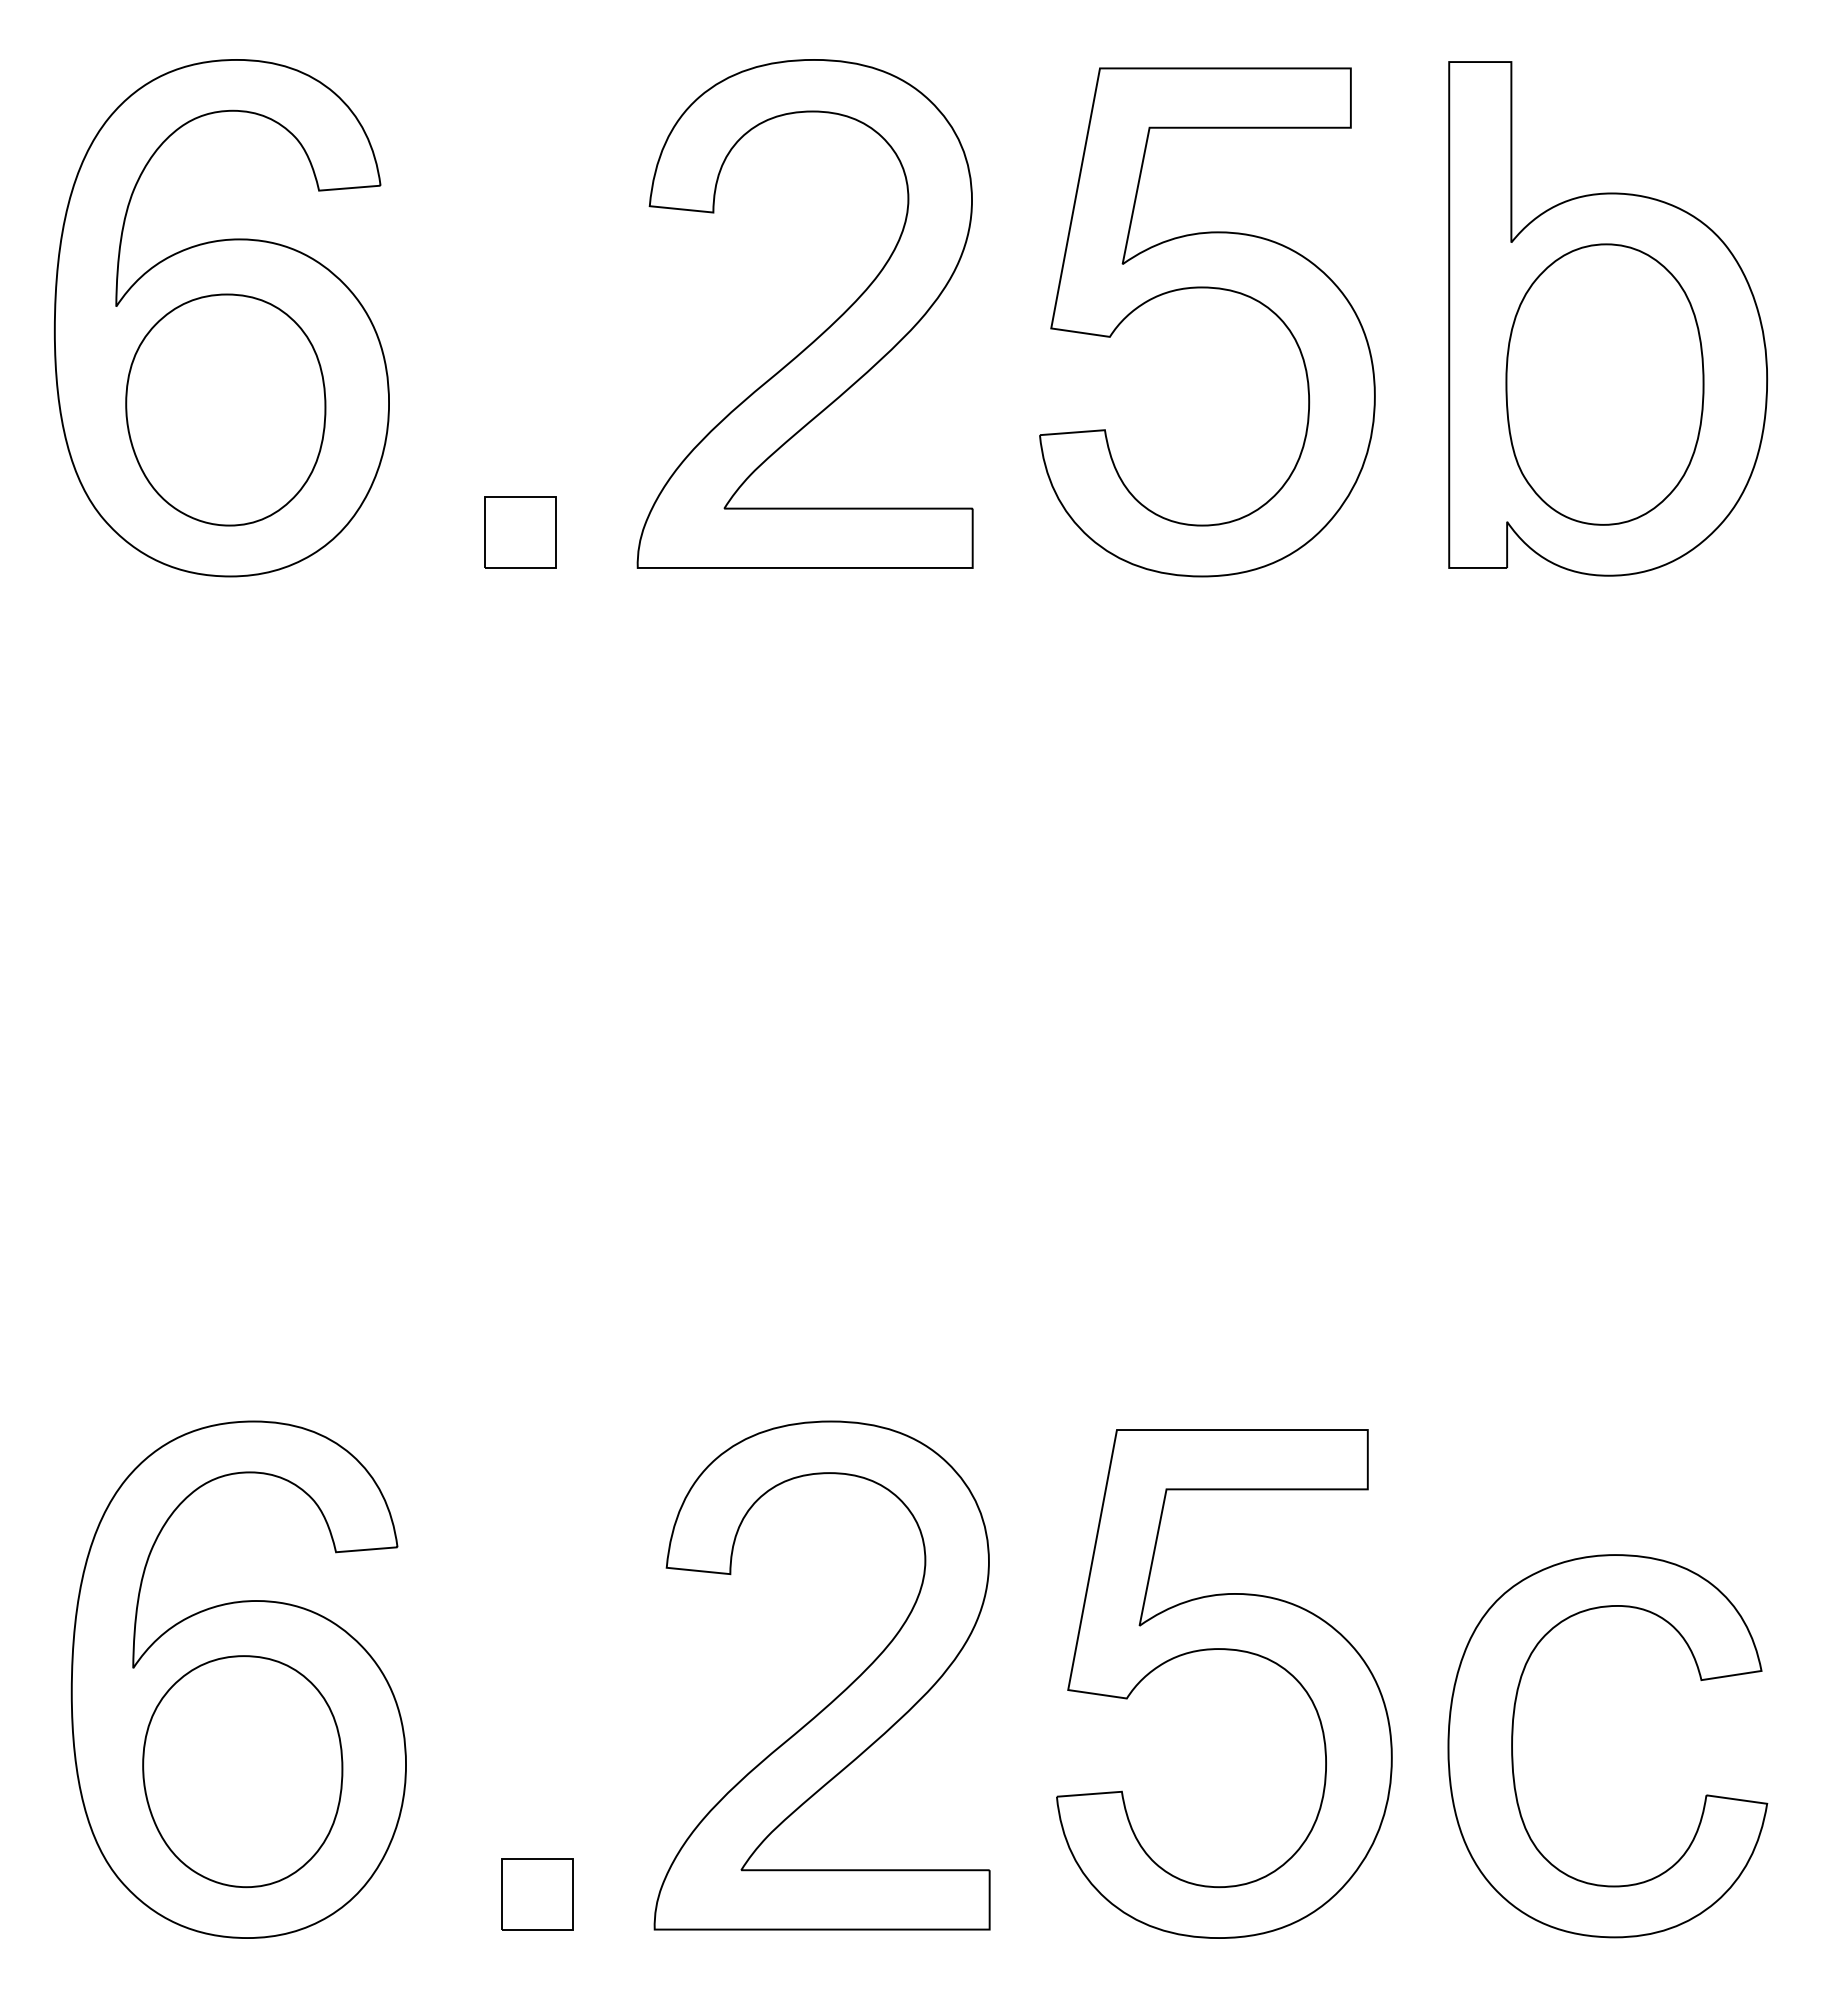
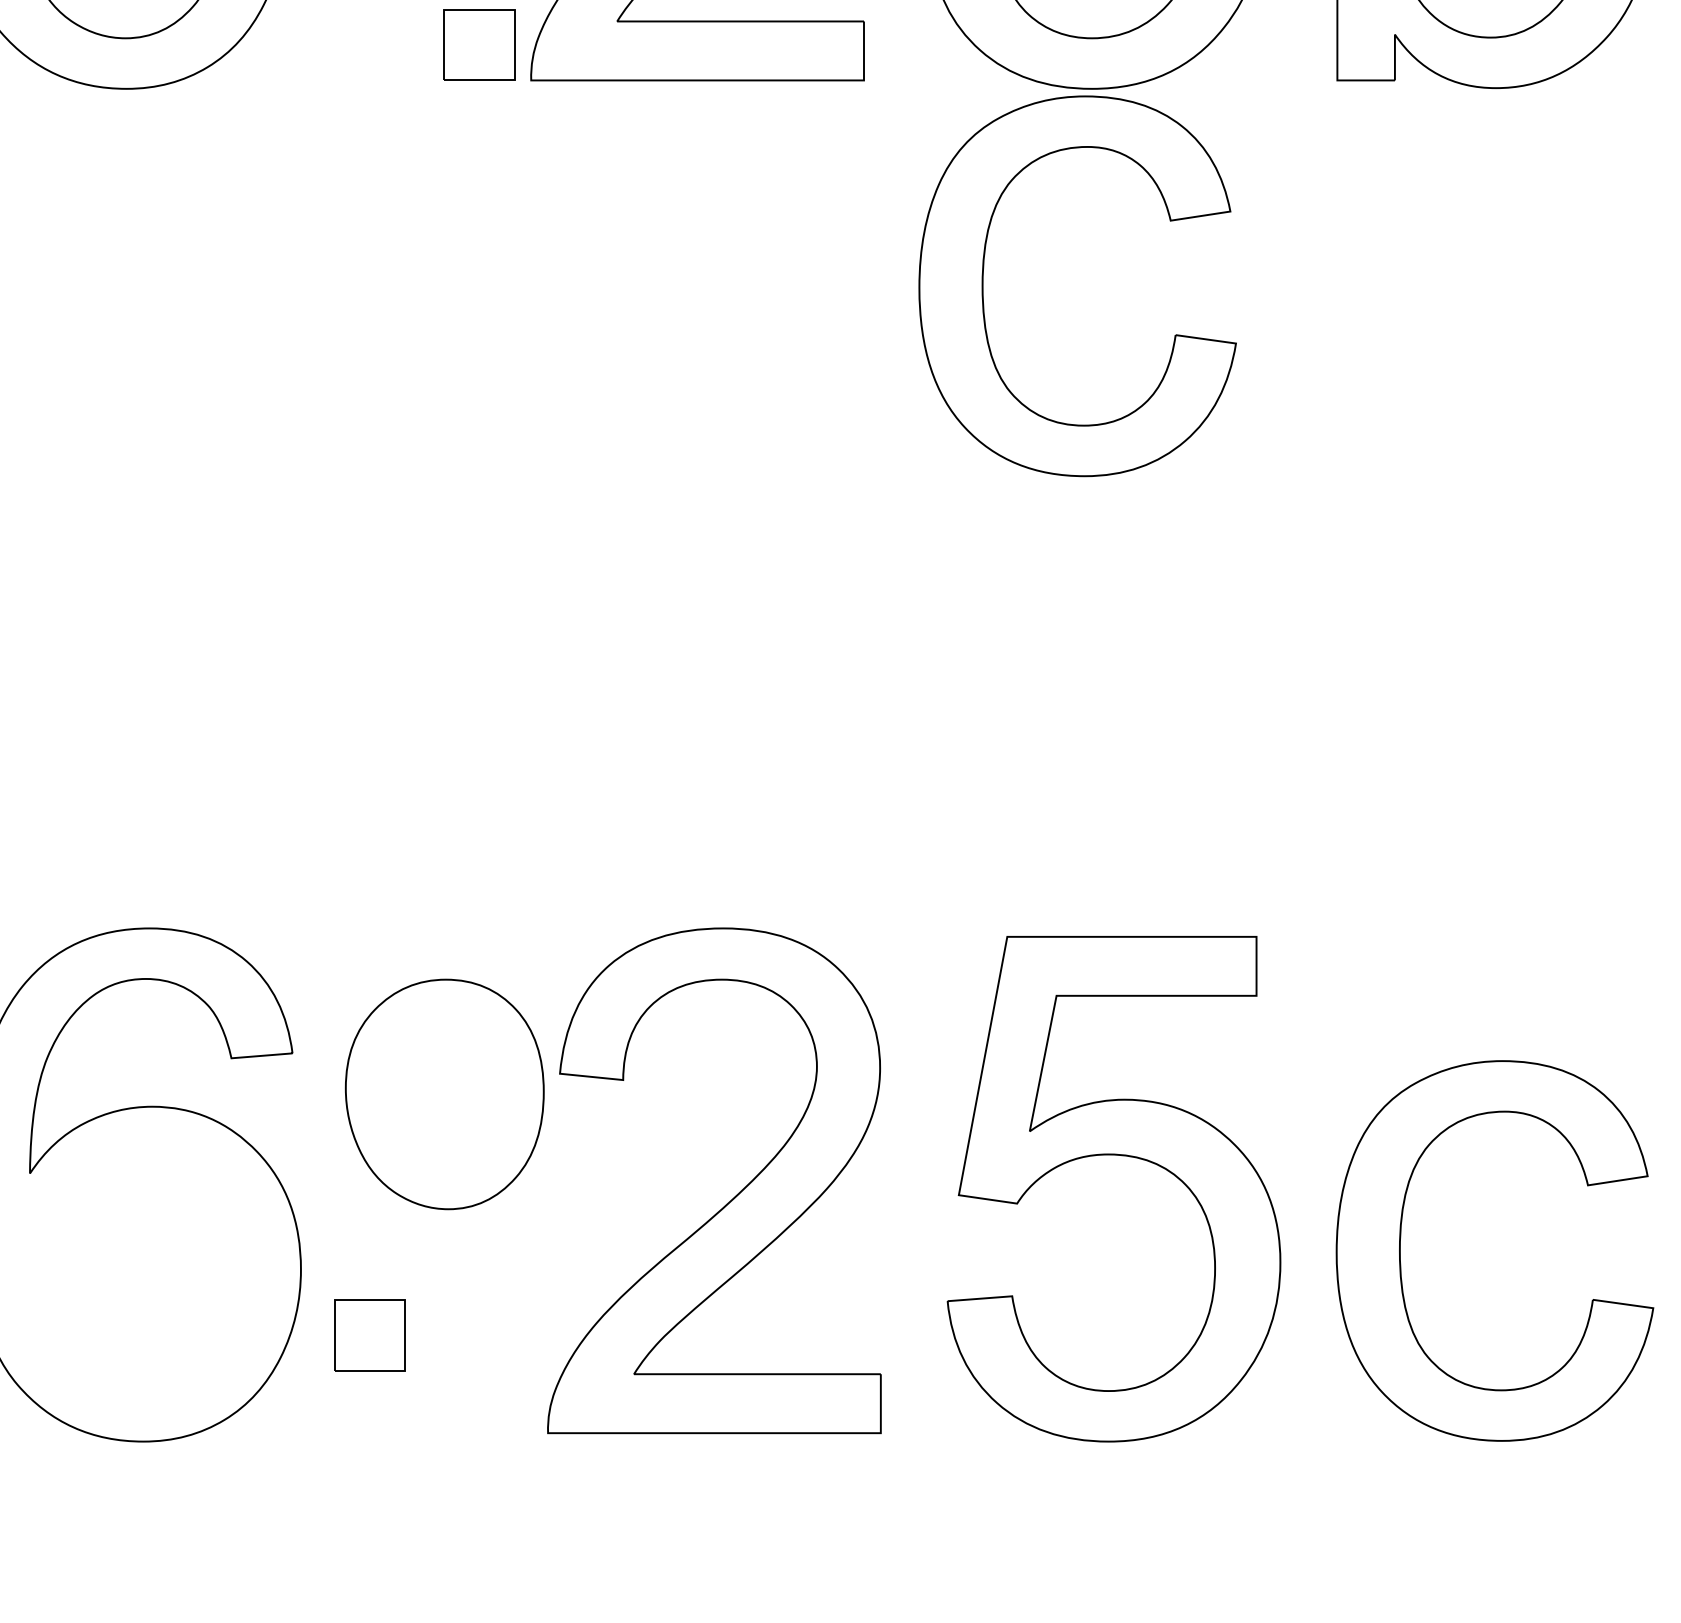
part: (520, 532) -> (479, 45), moved
part: (1093, 783) -> (984, 294), added
part: (242, 1771) -> (444, 1094), moved
part: (537, 1894) -> (370, 1335), moved

